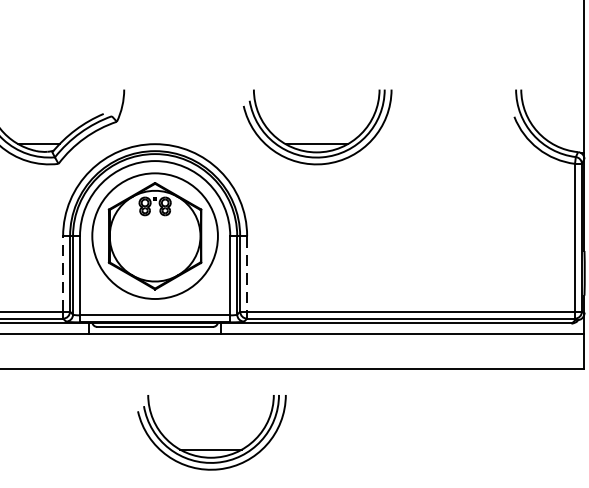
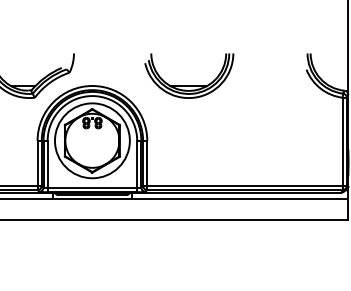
line: (62, 274) -> (37, 163), dashed -> solid
line: (247, 274) -> (147, 163), dashed -> solid
part: (212, 448) -> (126, 267), removed

